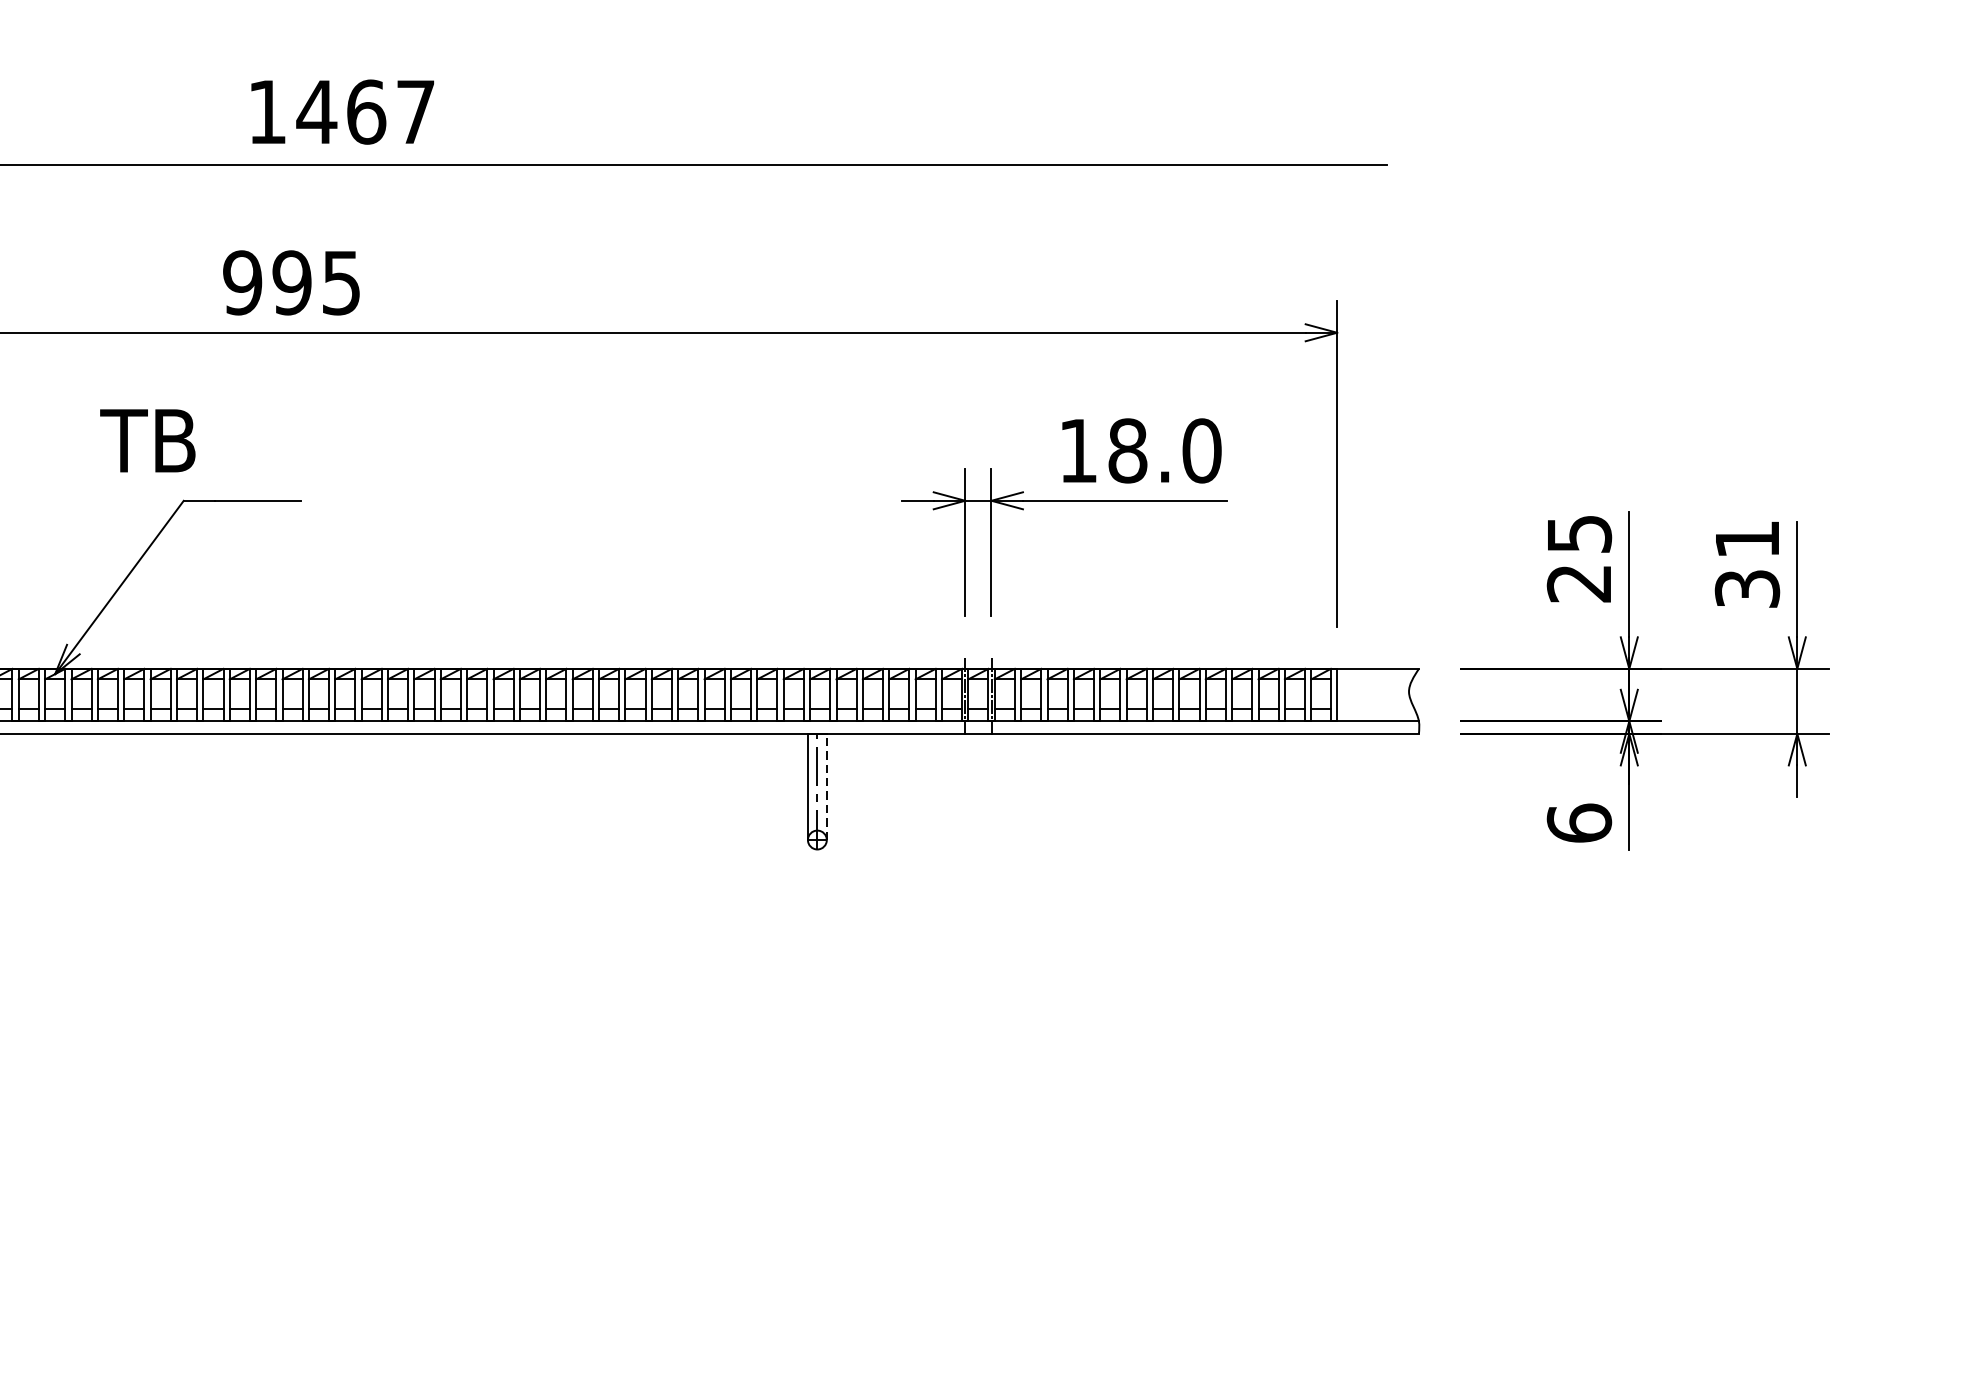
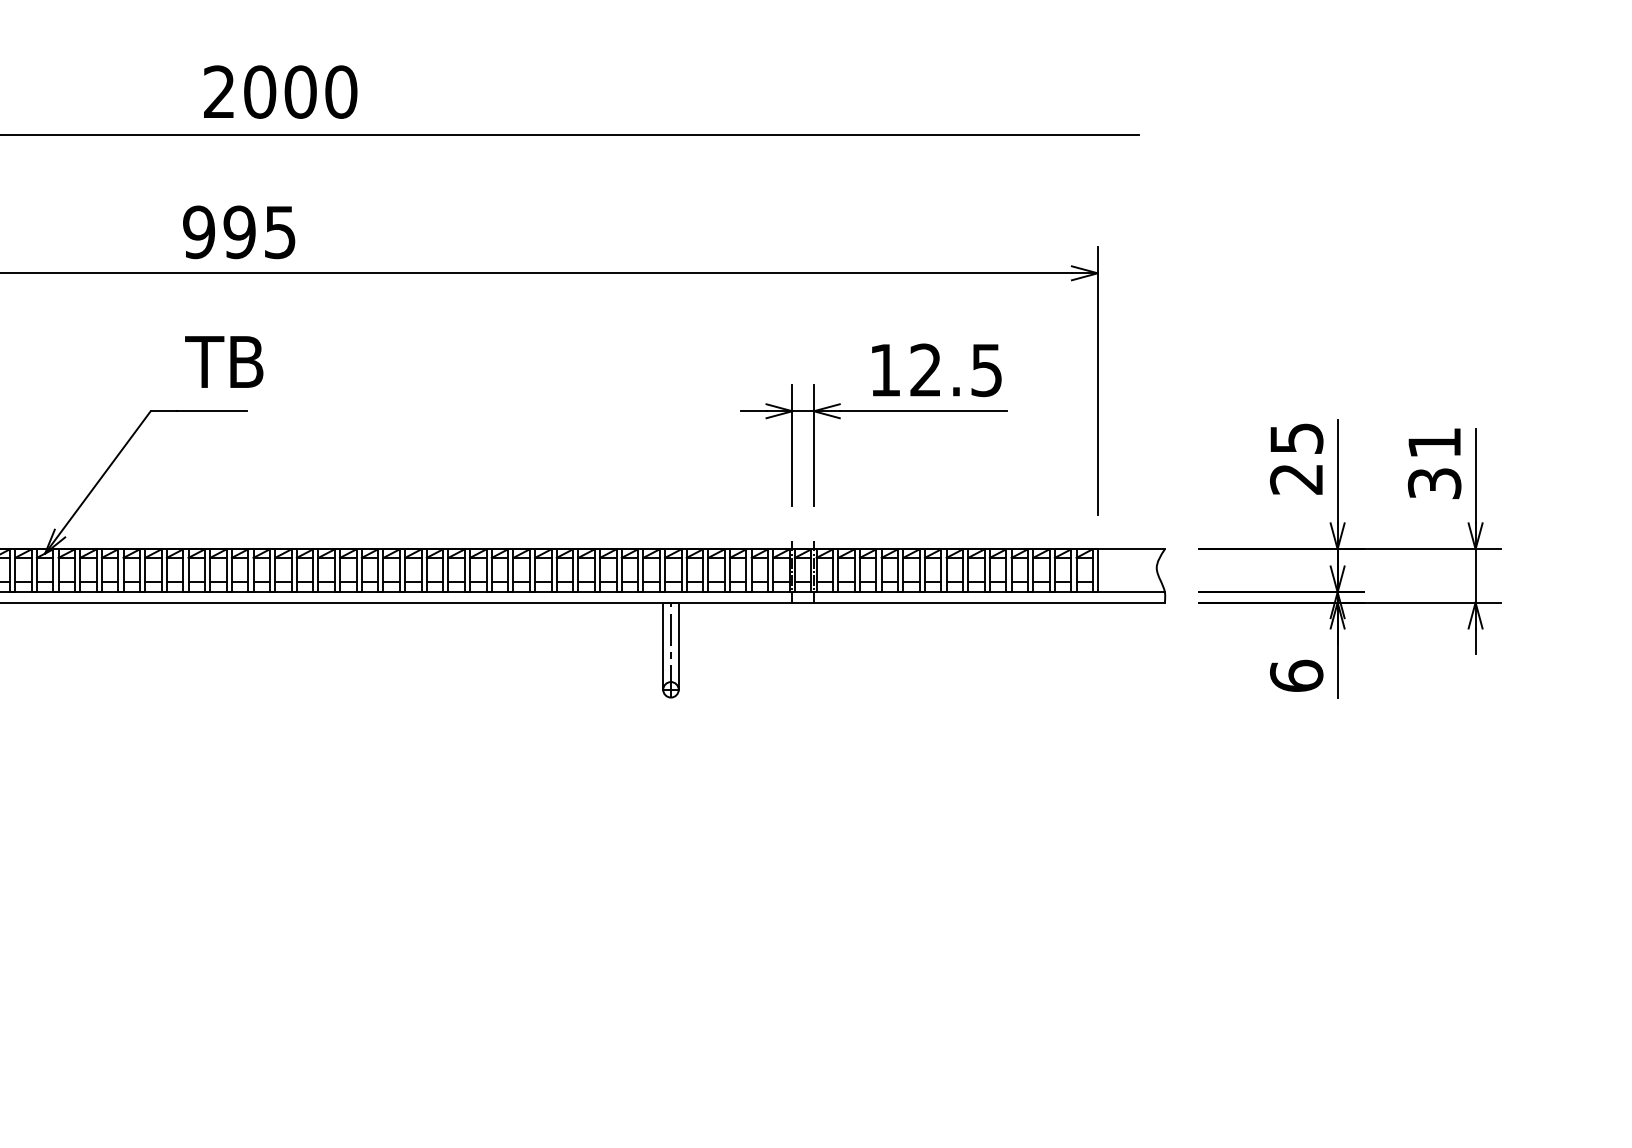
text: (341, 111) -> (280, 91), 1467 -> 2000
text: (148, 440) -> (224, 361), moved
text: (1165, 451) -> (956, 370), 18.0 -> 12.5
line: (826, 787) -> (678, 646), dashed -> solid

